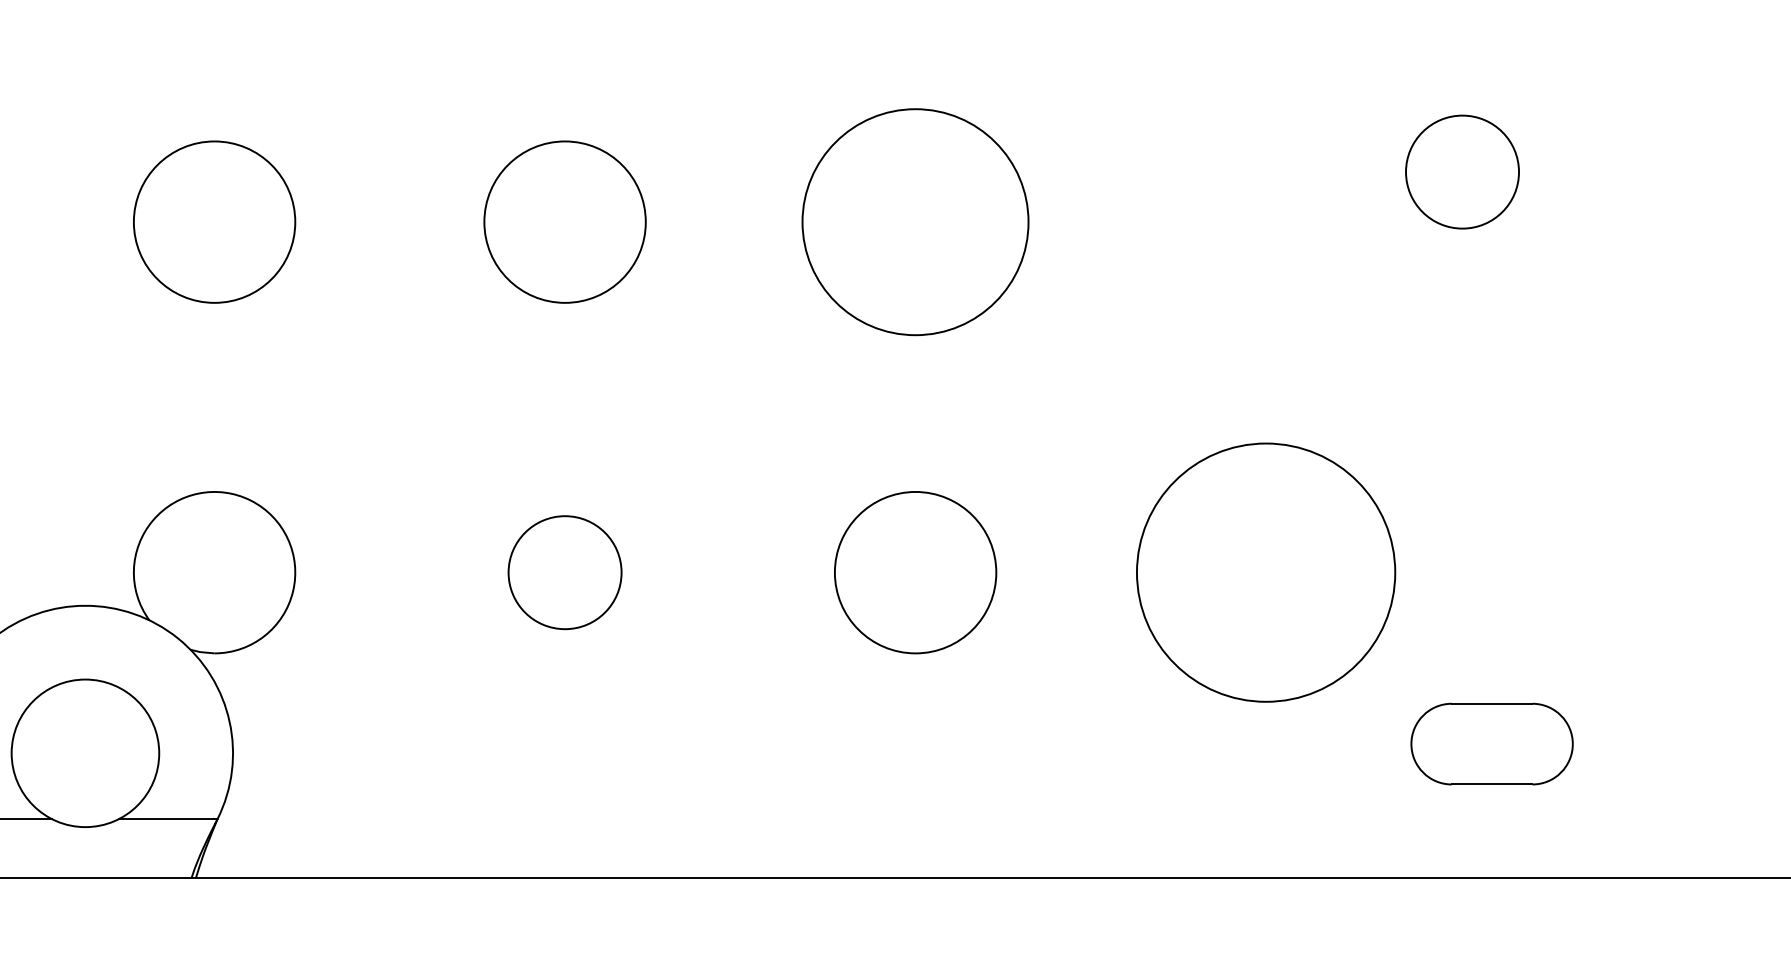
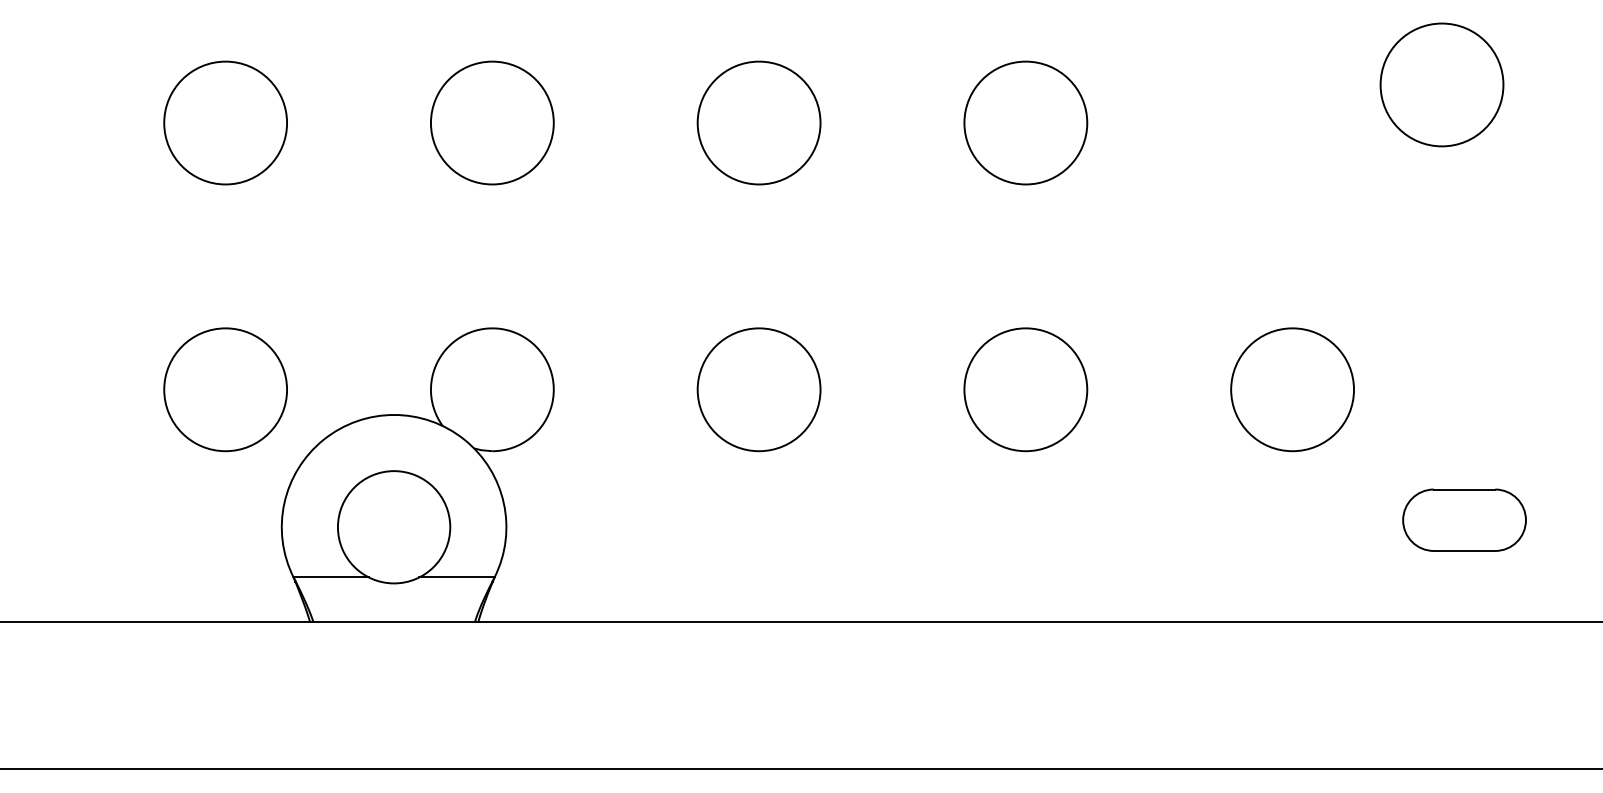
circle: (1461, 171) -> (1441, 84), size x1.43
circle: (915, 221) -> (1025, 122), size x0.71
circle: (564, 572) -> (758, 389), size x1.43
circle: (1266, 572) -> (1292, 389), size x0.62

